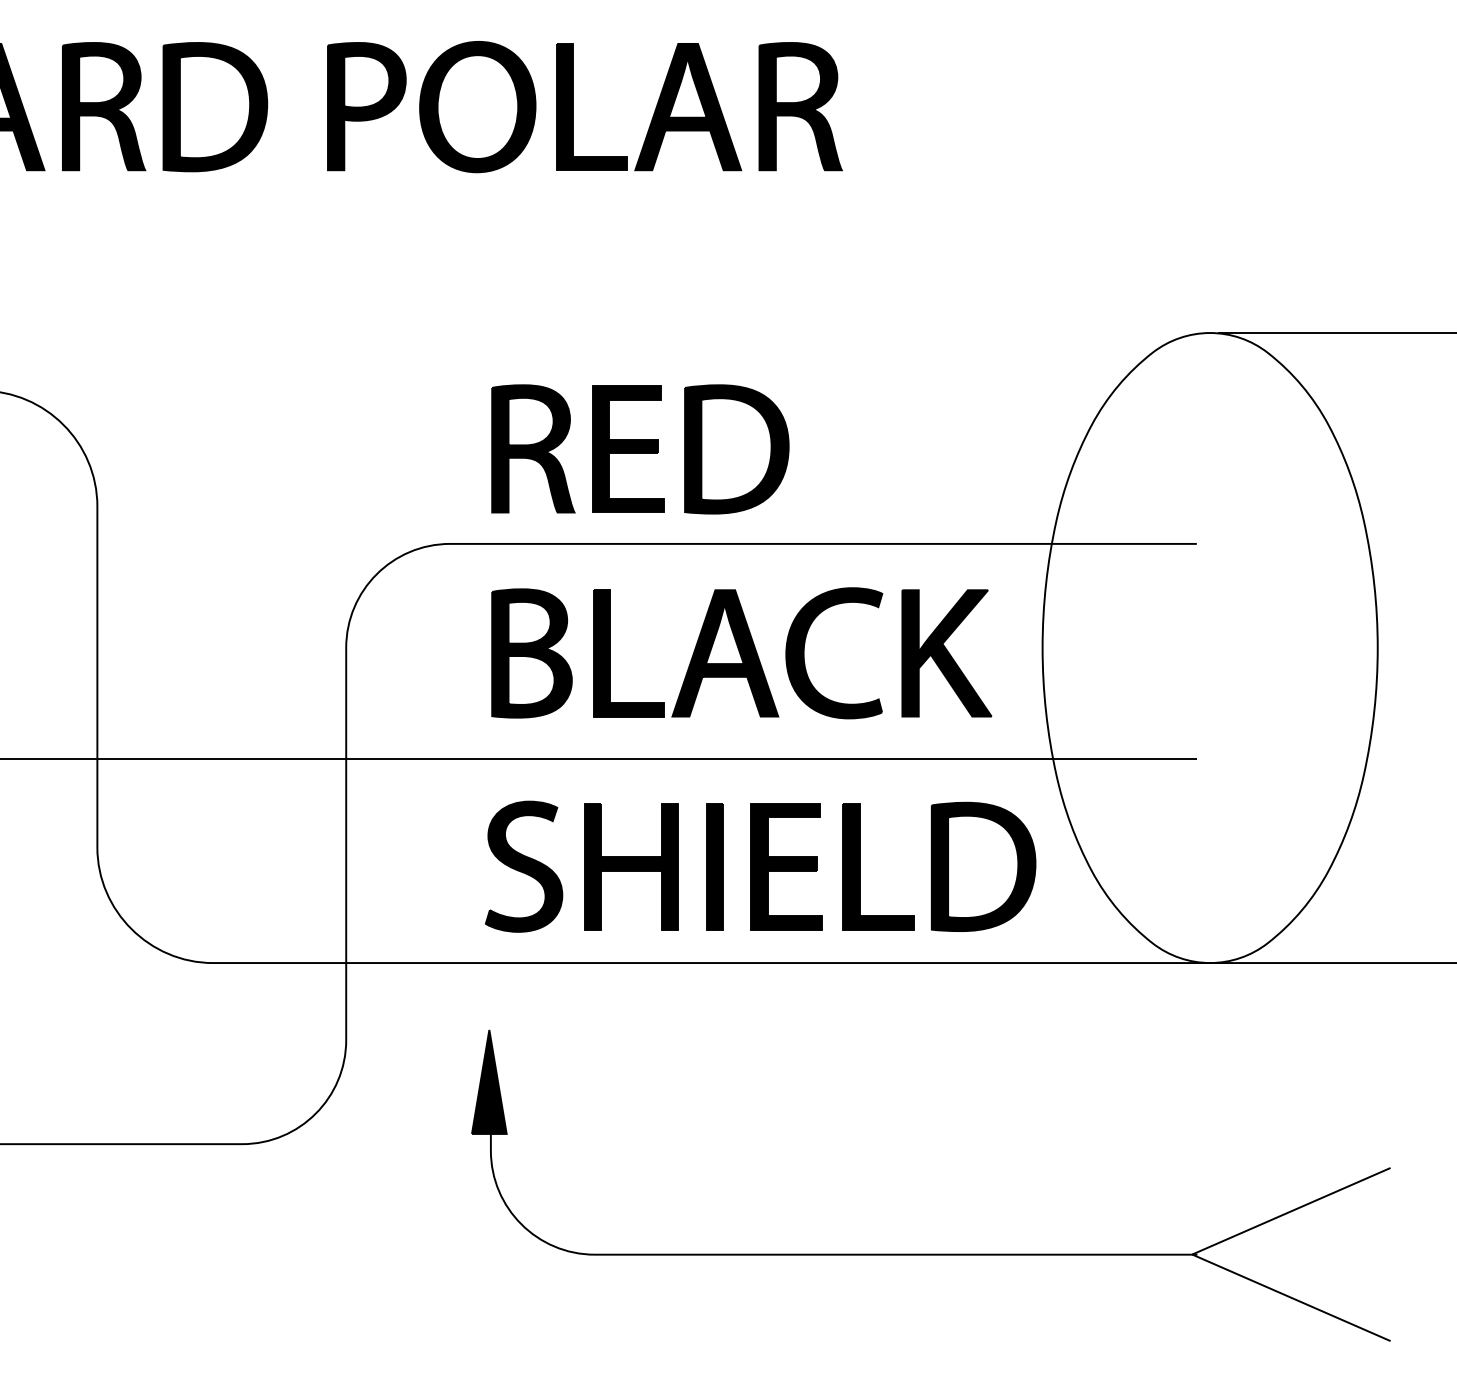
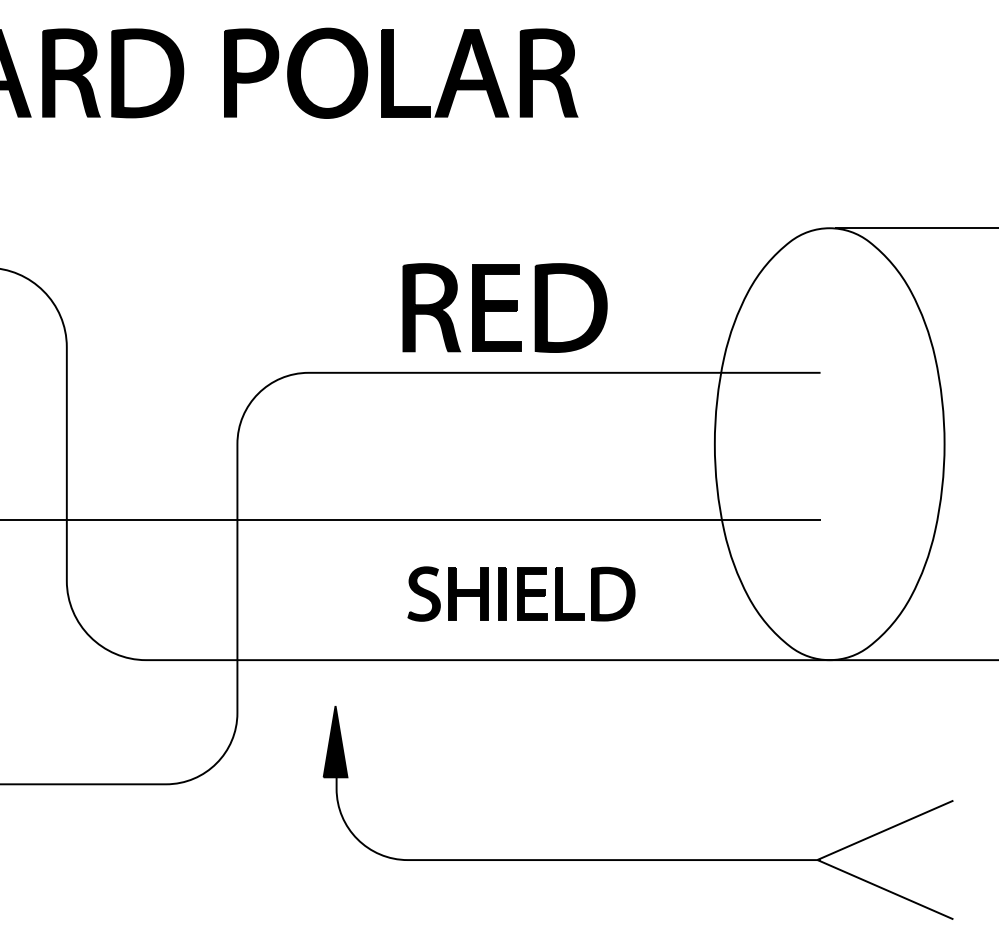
part: (639, 448) -> (504, 307), moved
part: (741, 652) -> (508, 447), removed
part: (760, 865) -> (521, 593), size x0.6

